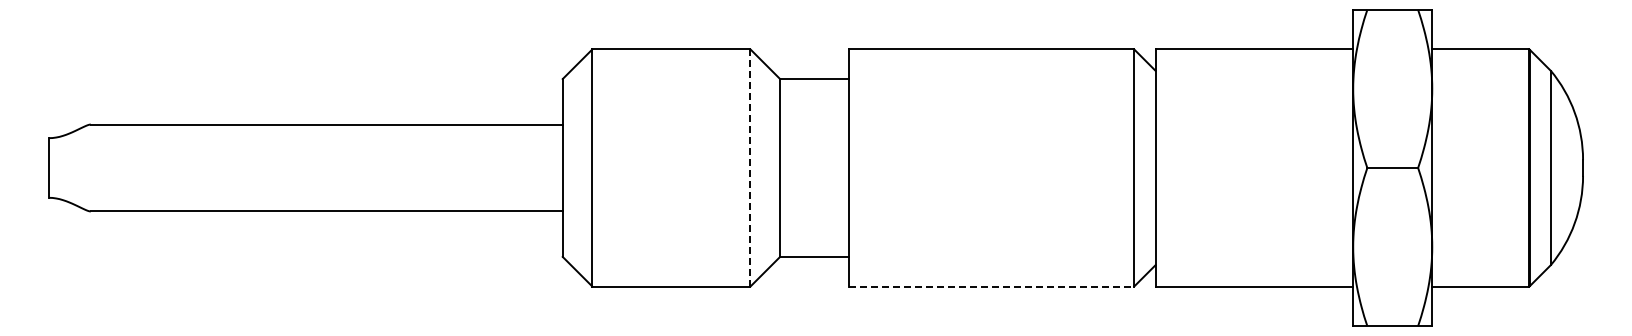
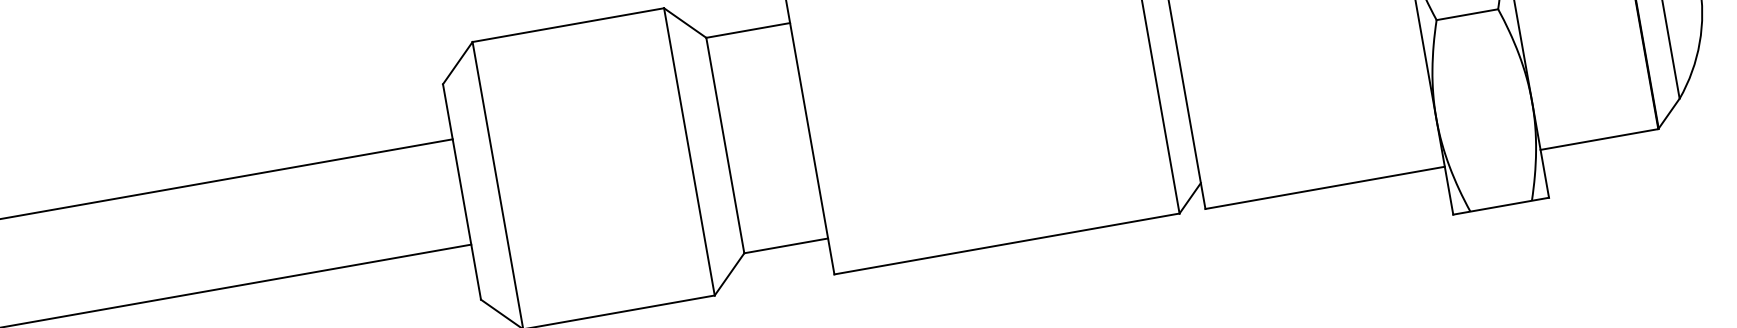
line: (750, 167) -> (689, 151), dashed -> solid
line: (992, 286) -> (1007, 243), dashed -> solid

